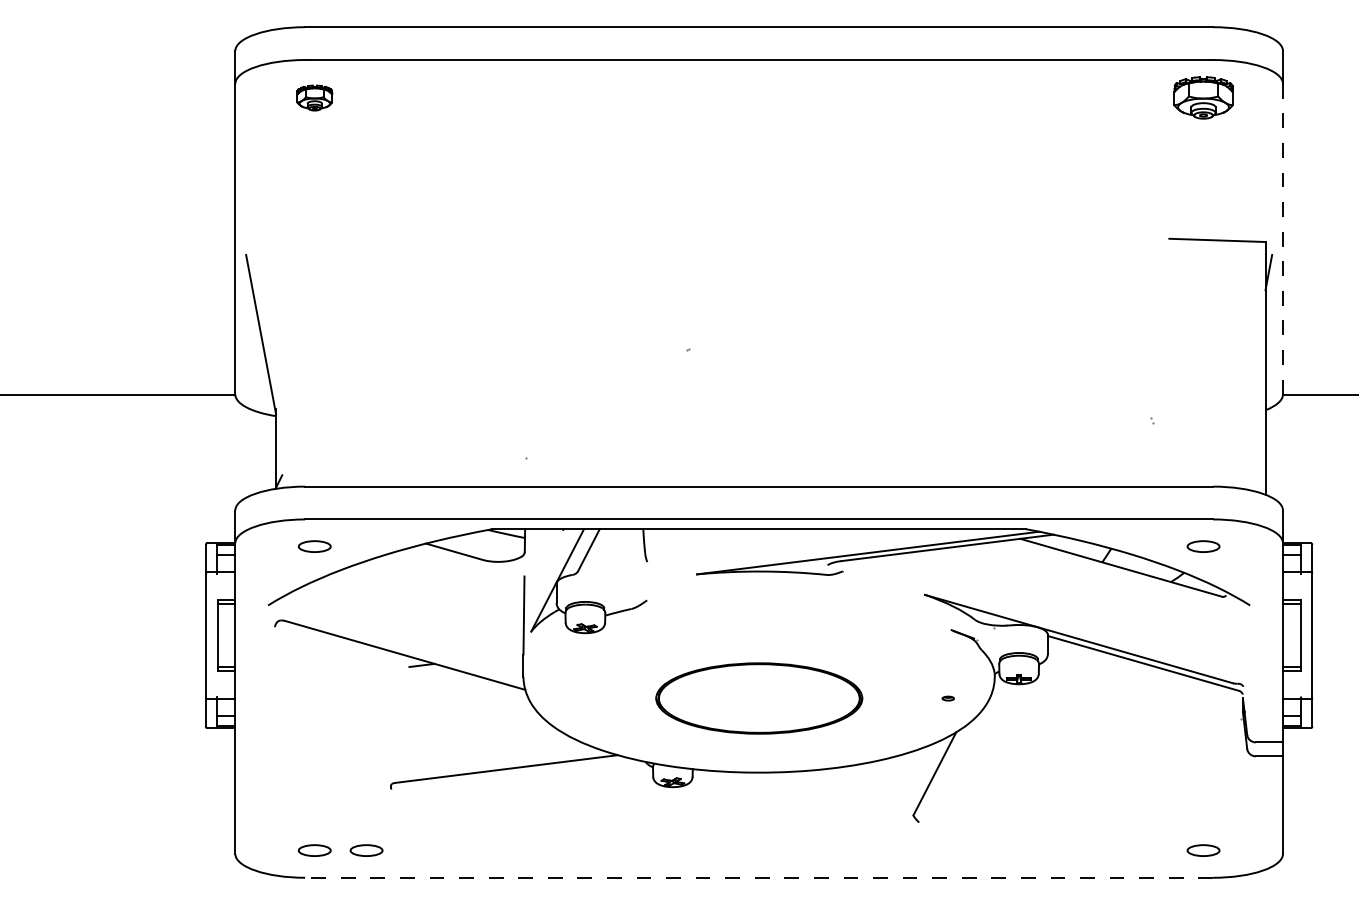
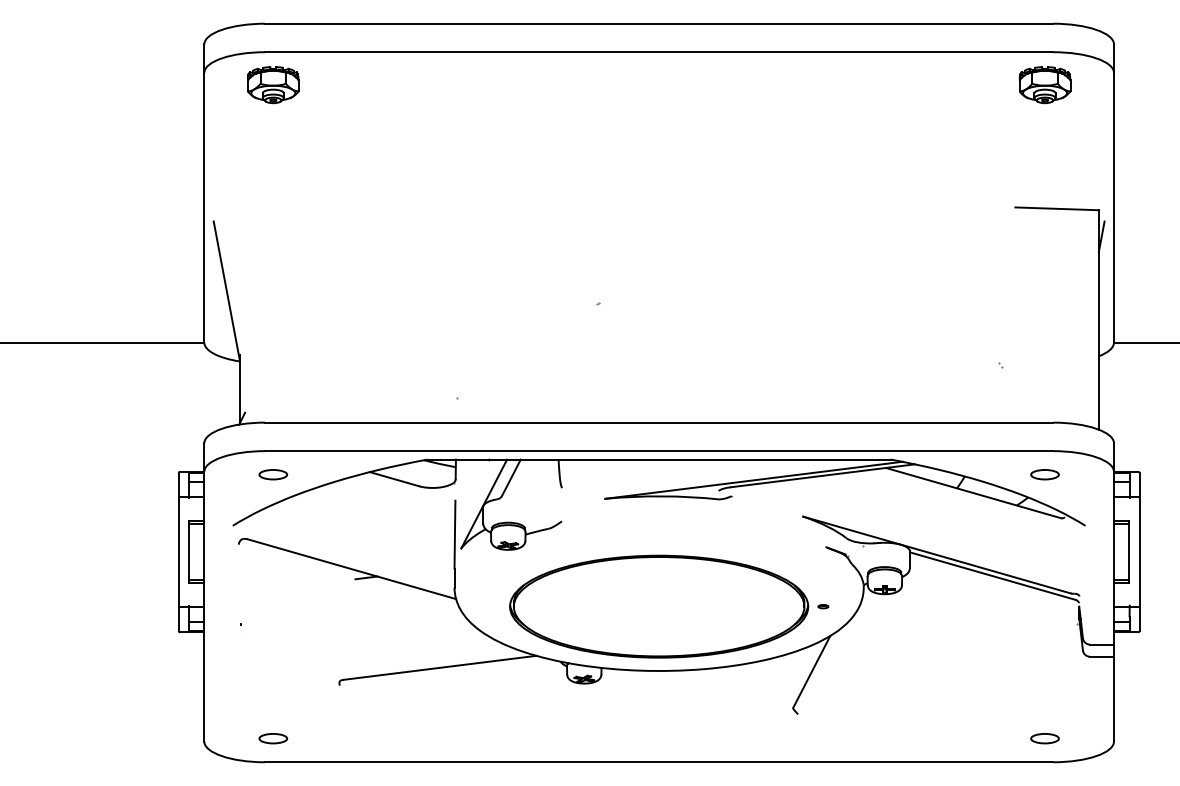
part: (314, 98) -> (273, 85), size x1.67
line: (1282, 238) -> (1113, 207), dashed -> solid
part: (759, 698) -> (659, 606), size x1.67
part: (366, 850) -> (318, 738), removed
line: (758, 878) -> (658, 762), dashed -> solid

